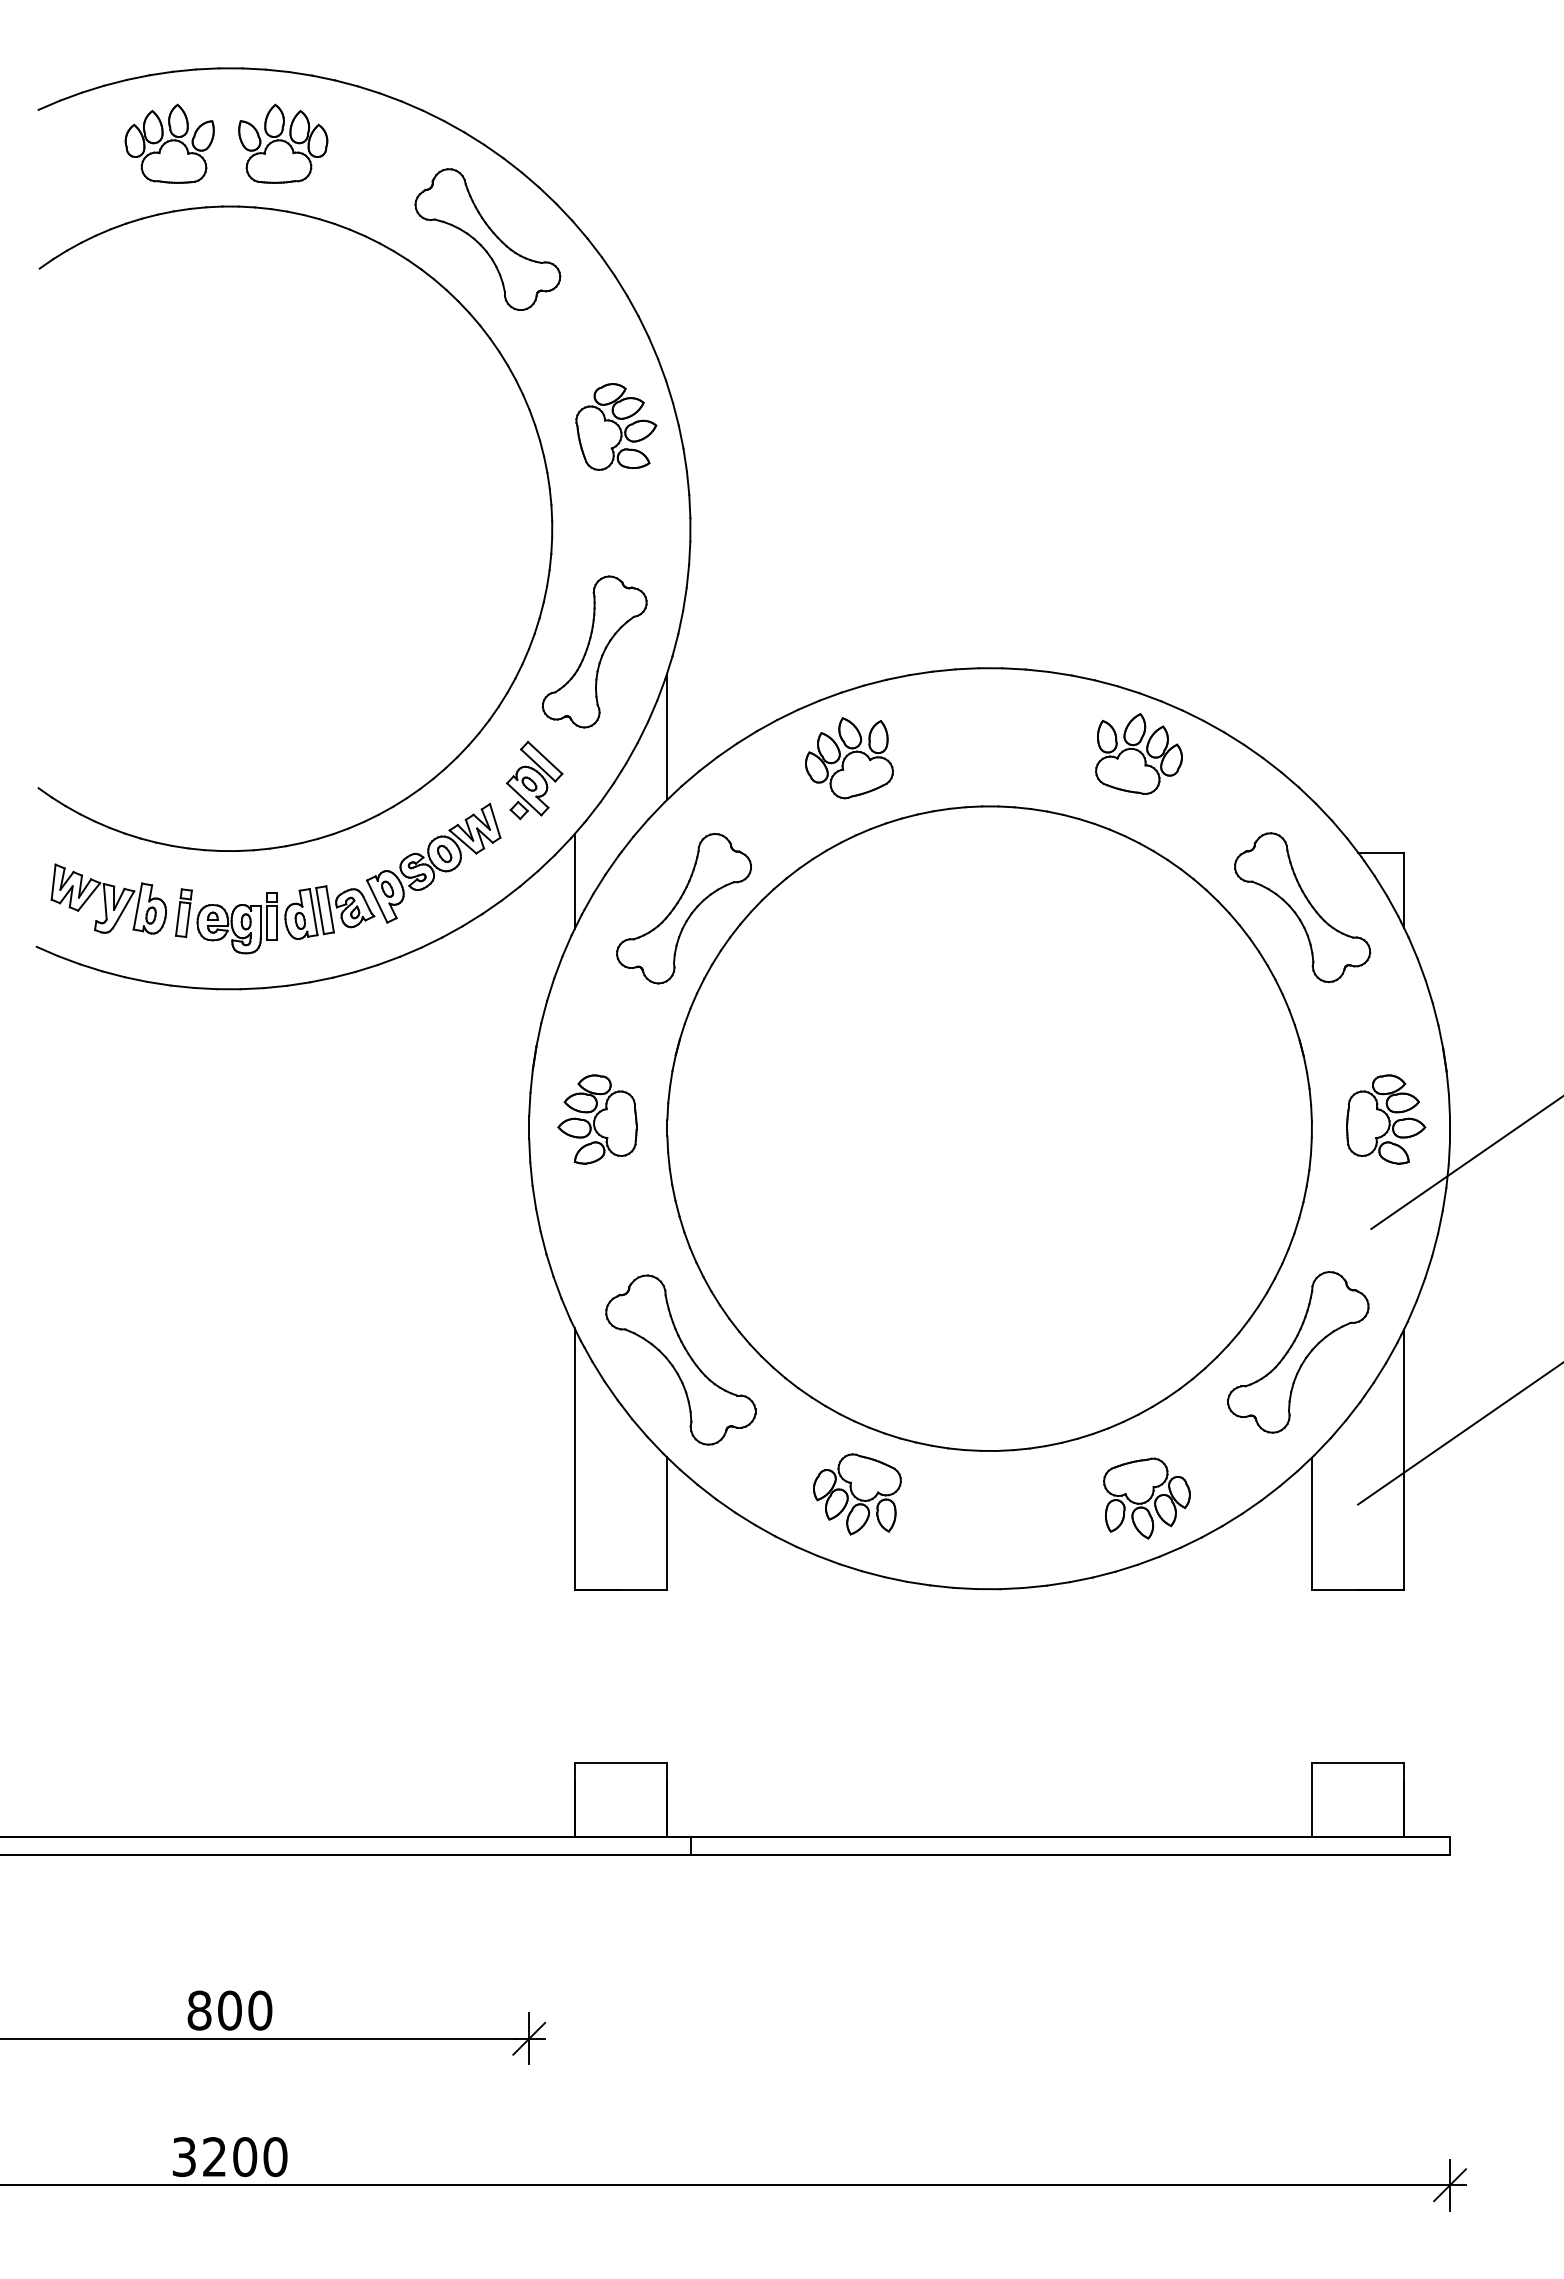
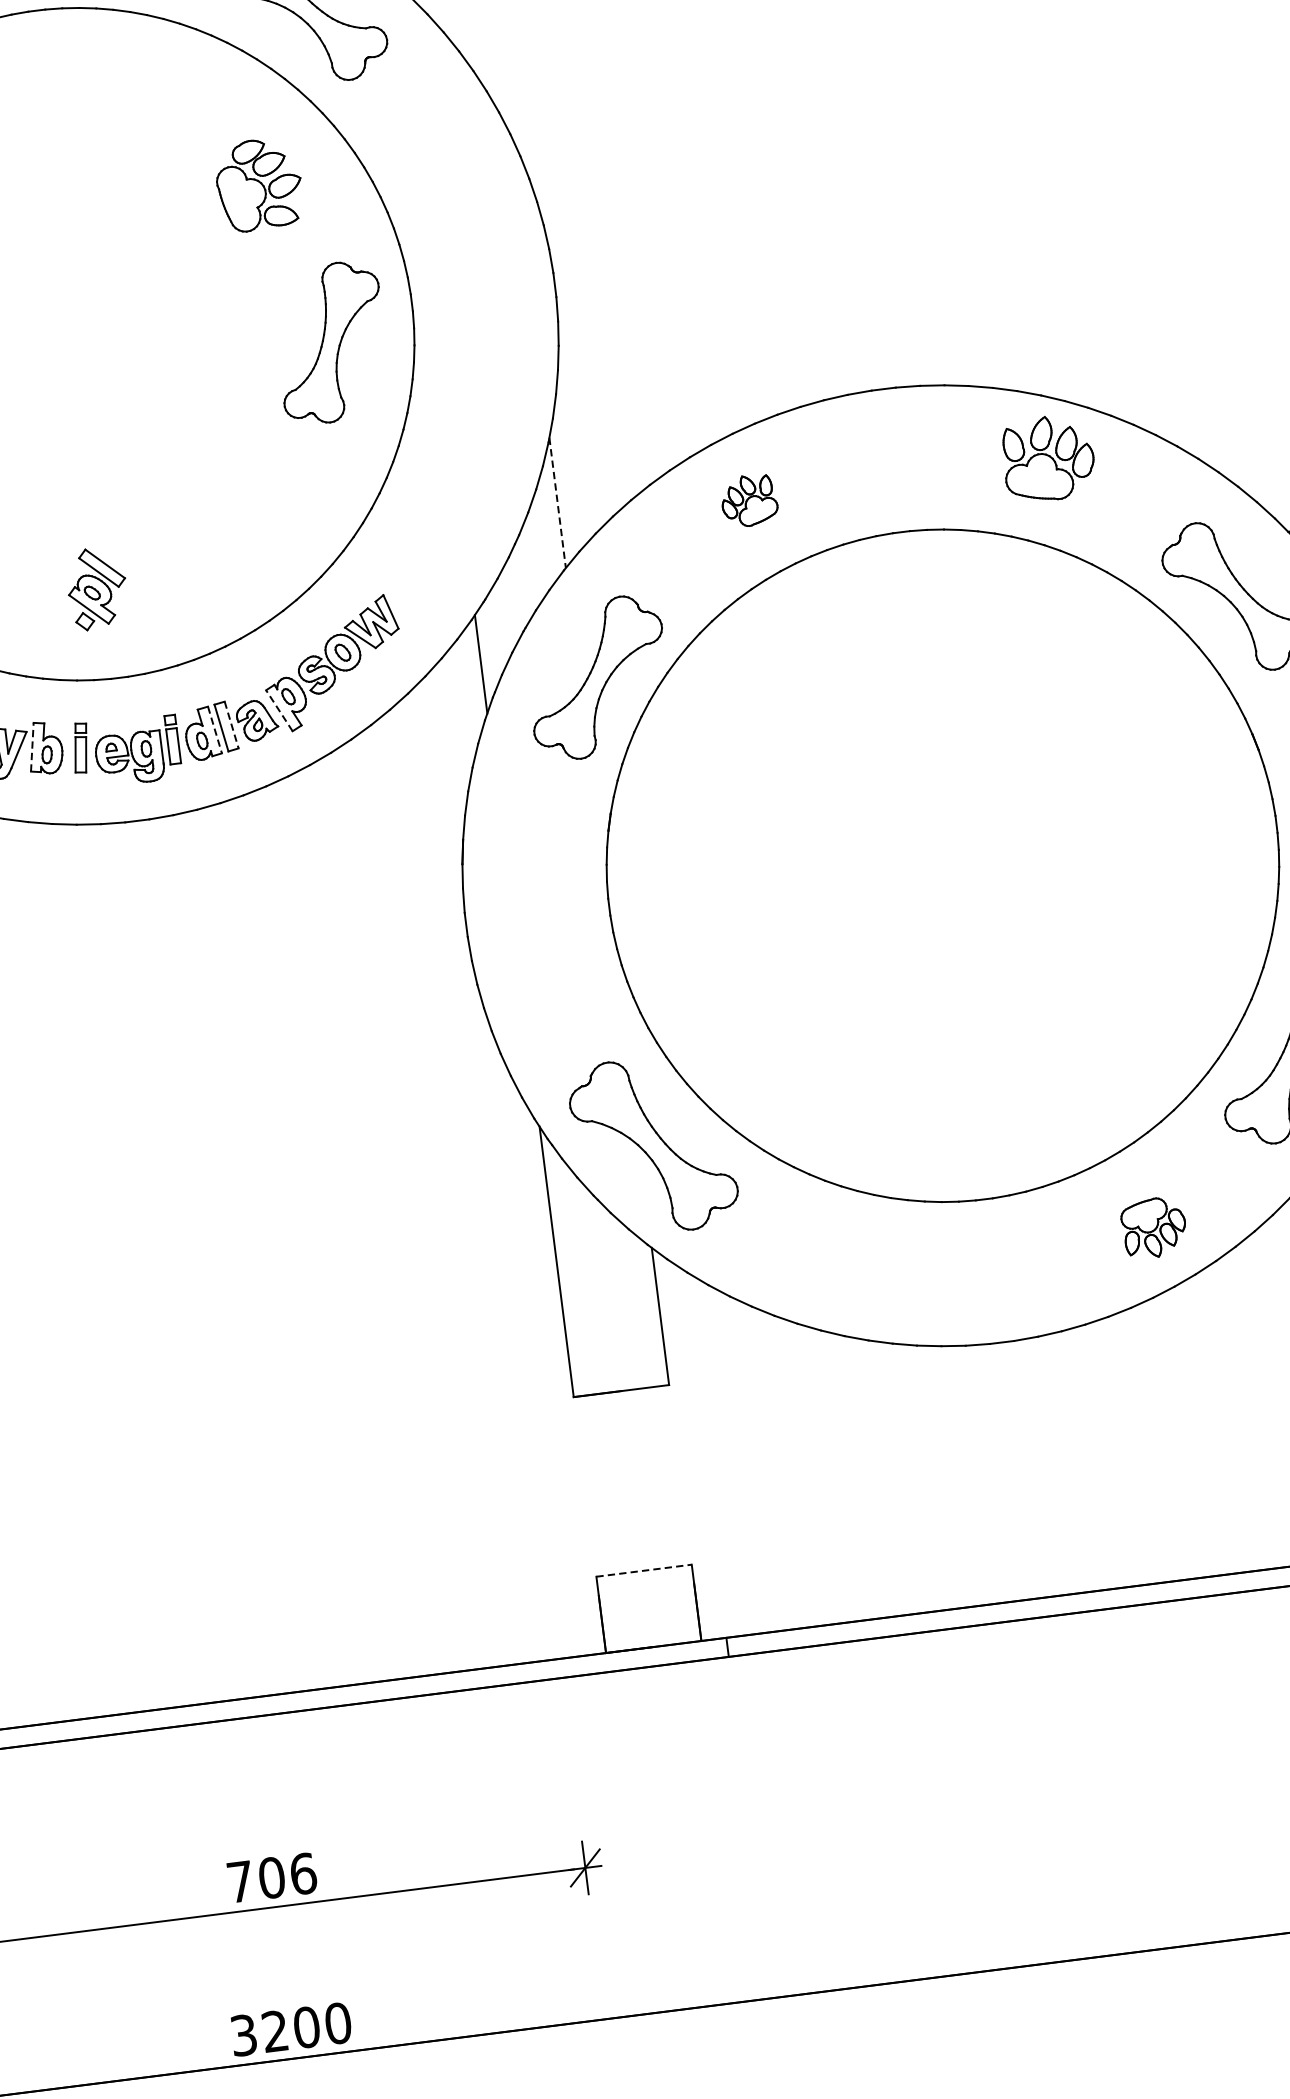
part: (616, 426) -> (259, 184), moved
part: (594, 651) -> (330, 342), moved
line: (666, 737) -> (557, 503), solid -> dashed
part: (849, 758) -> (749, 500), size x0.6
part: (534, 780) -> (97, 588), moved
line: (377, 901) -> (279, 710), solid -> dashed
line: (137, 906) -> (31, 747), solid -> dashed
line: (330, 909) -> (232, 725), solid -> dashed
line: (313, 912) -> (214, 730), solid -> dashed
part: (597, 1119) -> (535, 907), removed
part: (857, 1494) -> (853, 1261), removed
part: (1146, 1498) -> (1153, 1228), size x0.7
line: (621, 1763) -> (644, 1570), solid -> dashed
text: (229, 2010) -> (271, 1877), 800 -> 706

